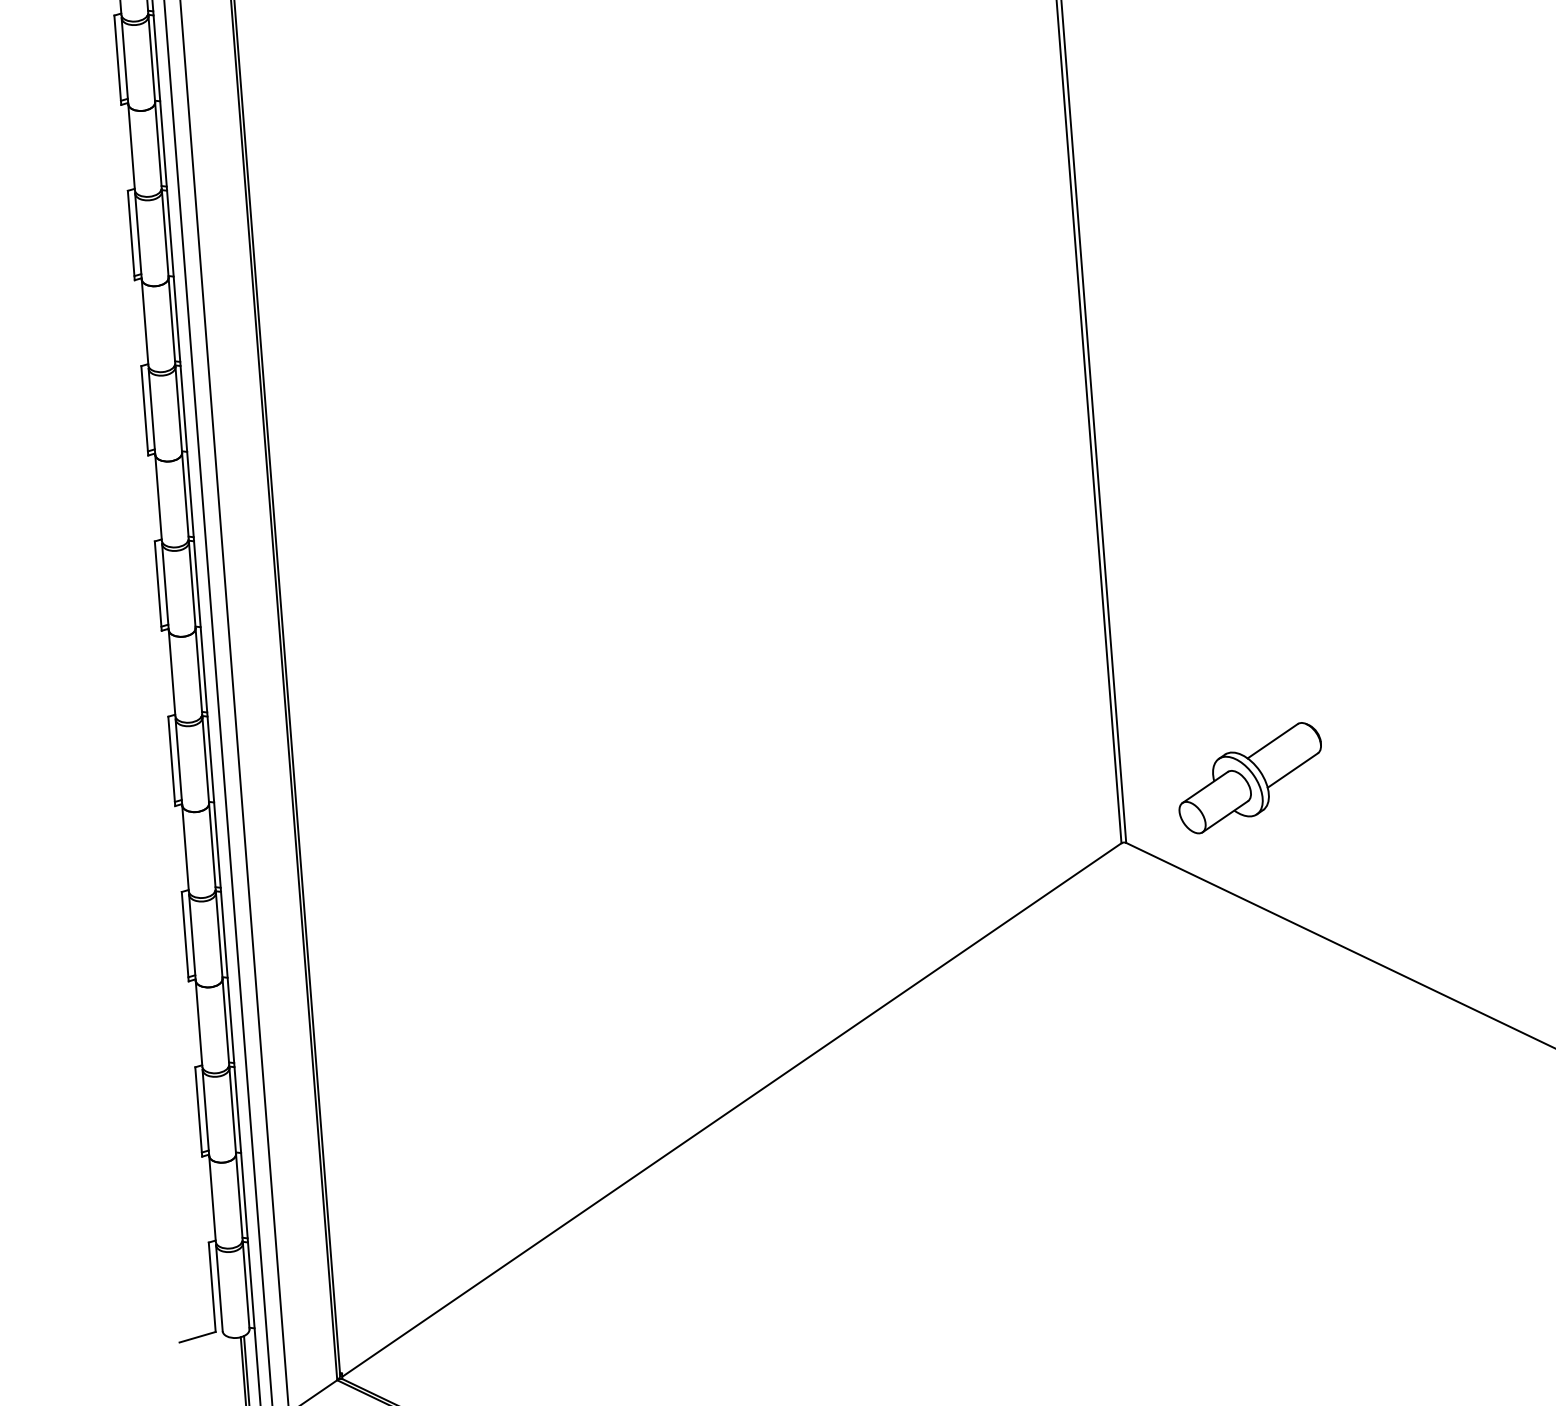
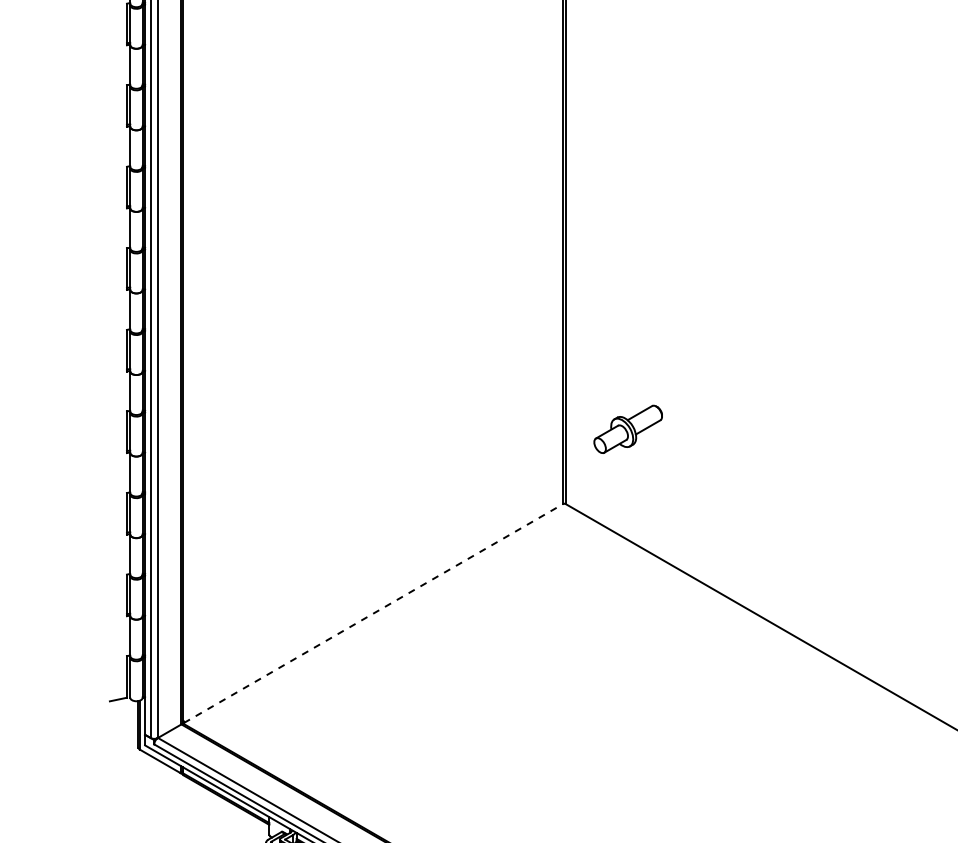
part: (1248, 776) -> (627, 428), moved
line: (733, 1109) -> (374, 613), solid -> dashed

